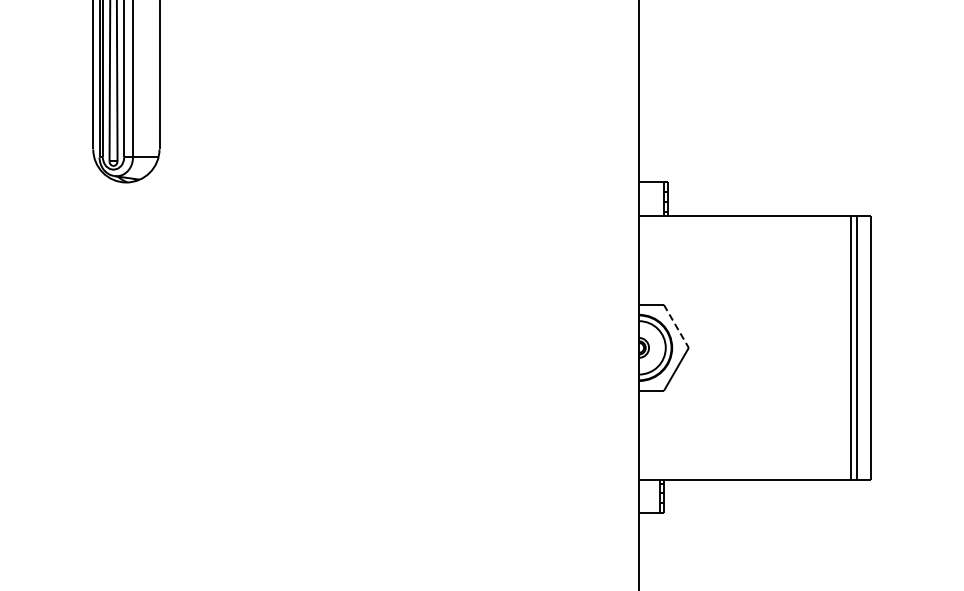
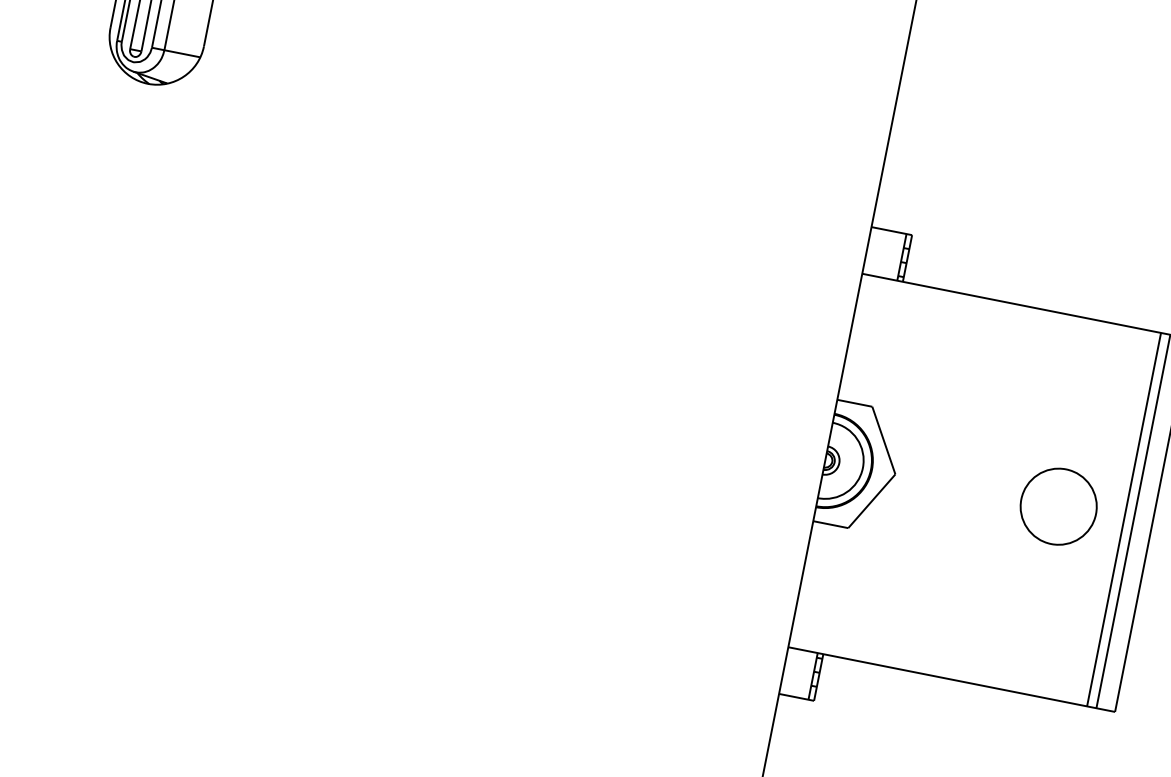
line: (676, 326) -> (884, 440), dashed -> solid
part: (804, 347) -> (1058, 506), added

